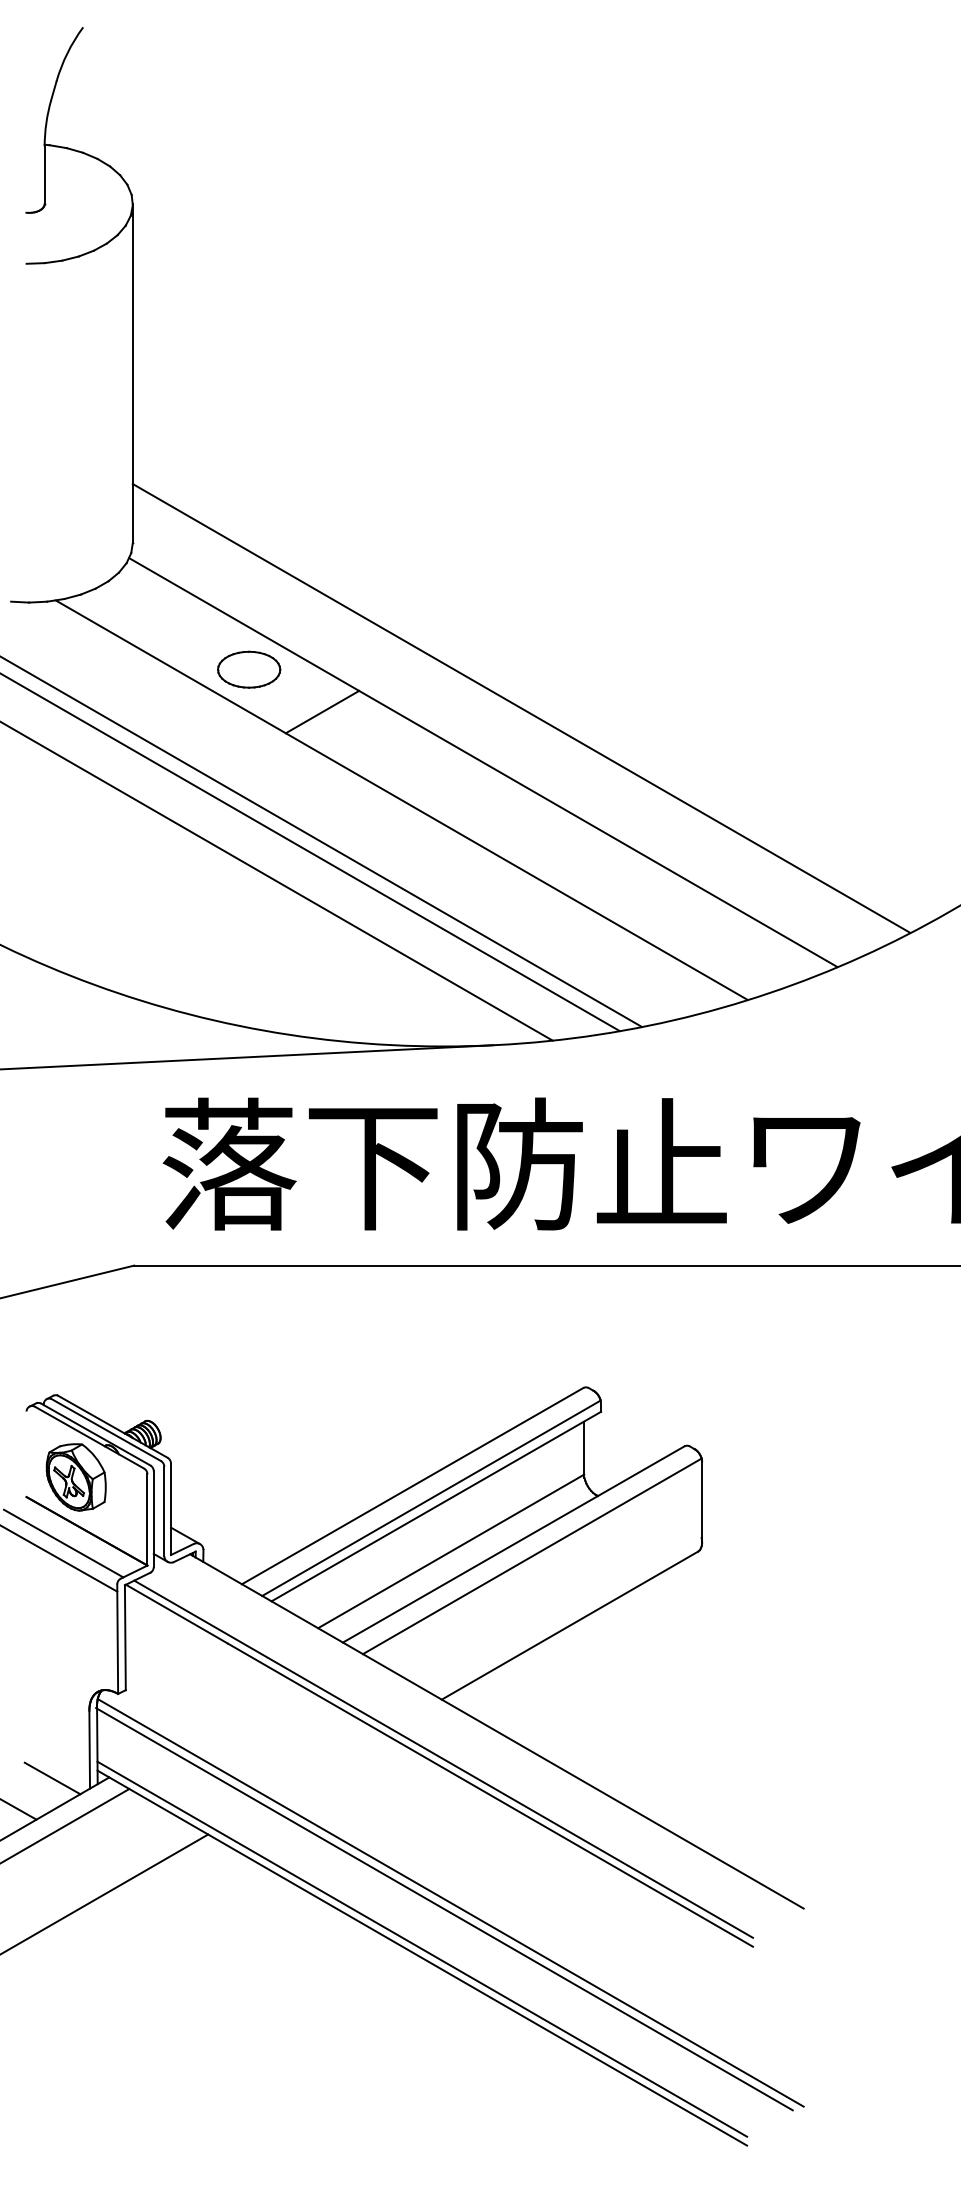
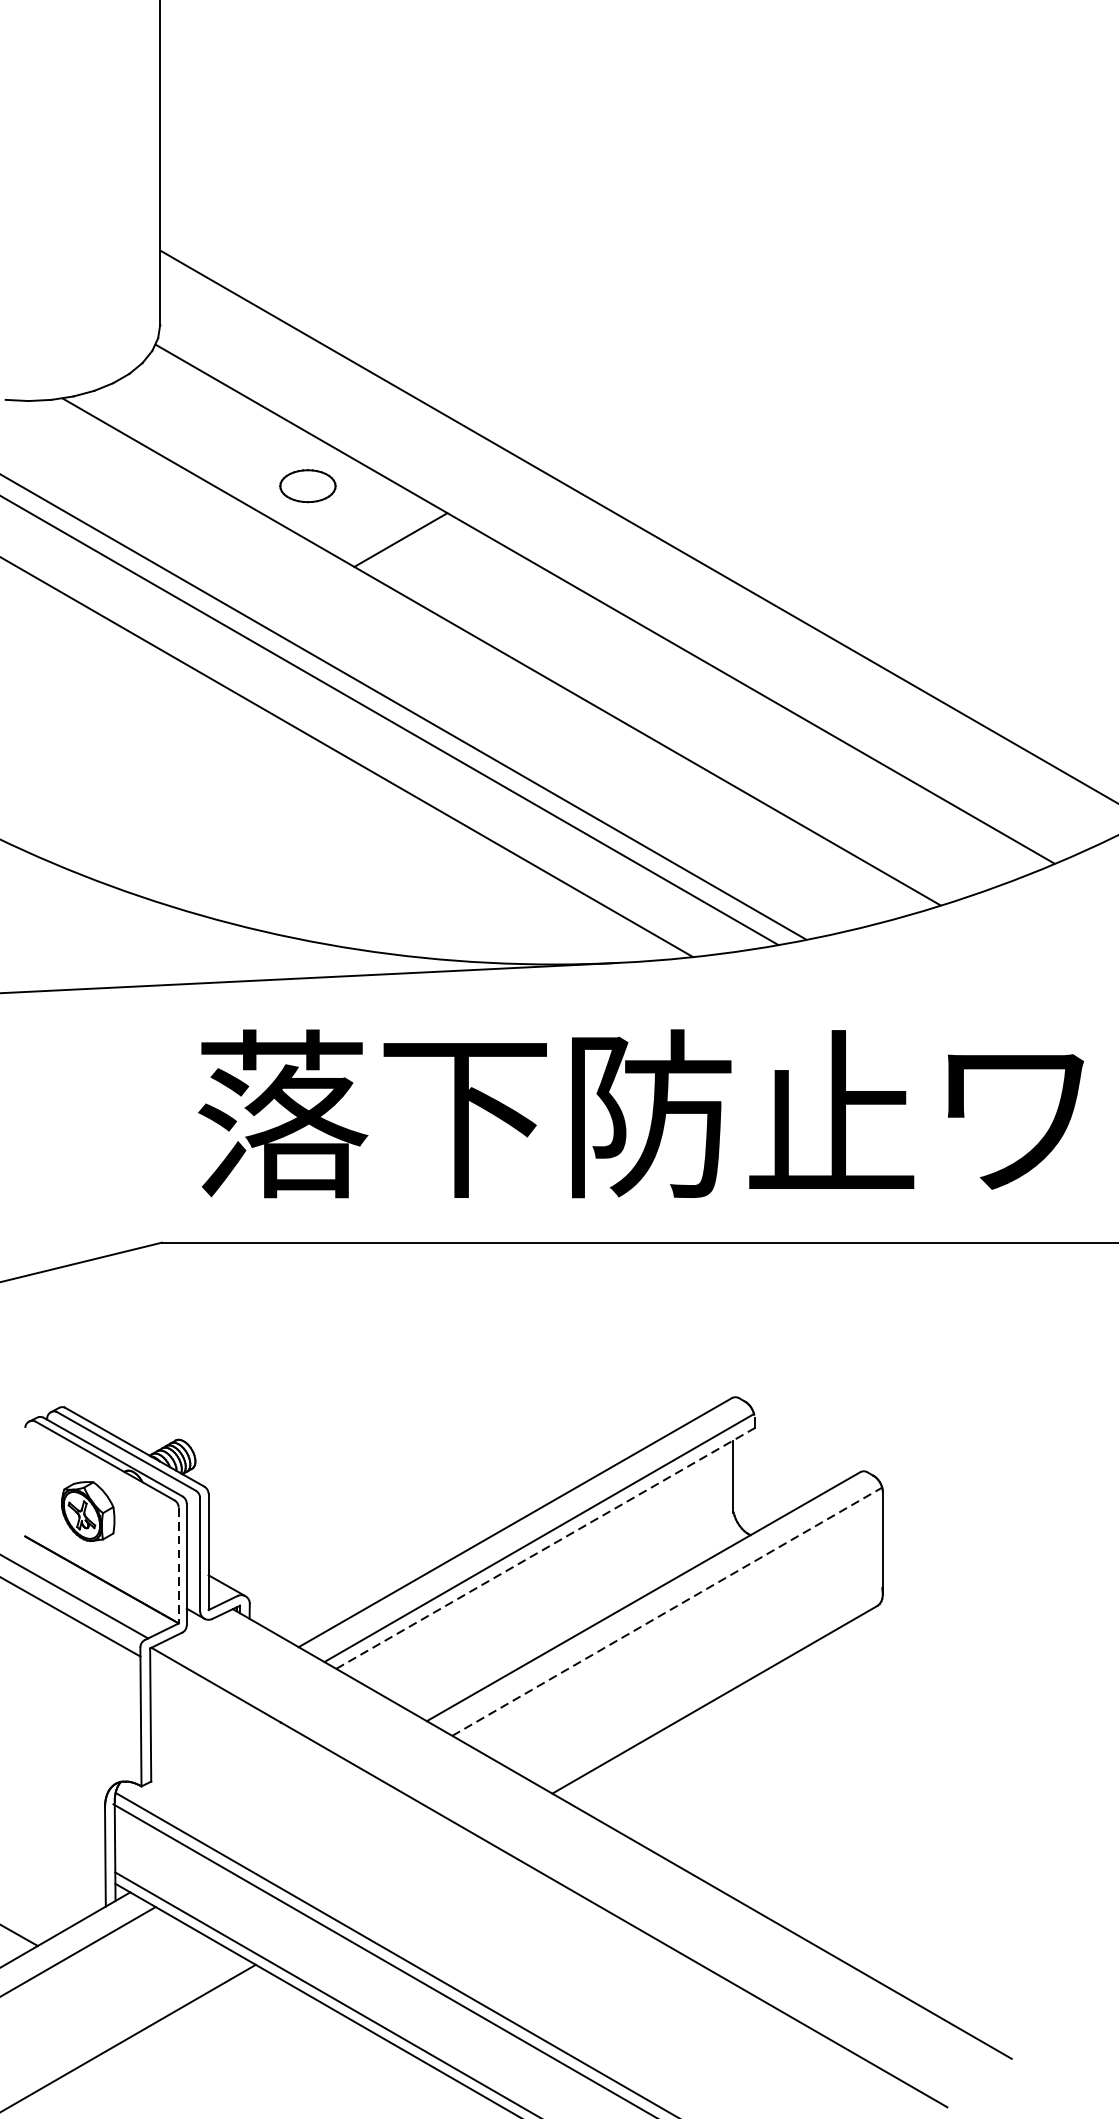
part: (249, 669) -> (308, 485), size x0.7
part: (75, 1477) -> (87, 1511), size x0.7
line: (436, 1506) -> (545, 1548), solid -> dashed
line: (147, 1519) -> (178, 1564), solid -> dashed
line: (451, 1551) -> (564, 1605), removed
line: (532, 1556) -> (667, 1611), solid -> dashed
line: (443, 1758) -> (554, 1868), removed
line: (52, 1778) -> (58, 1893), removed

